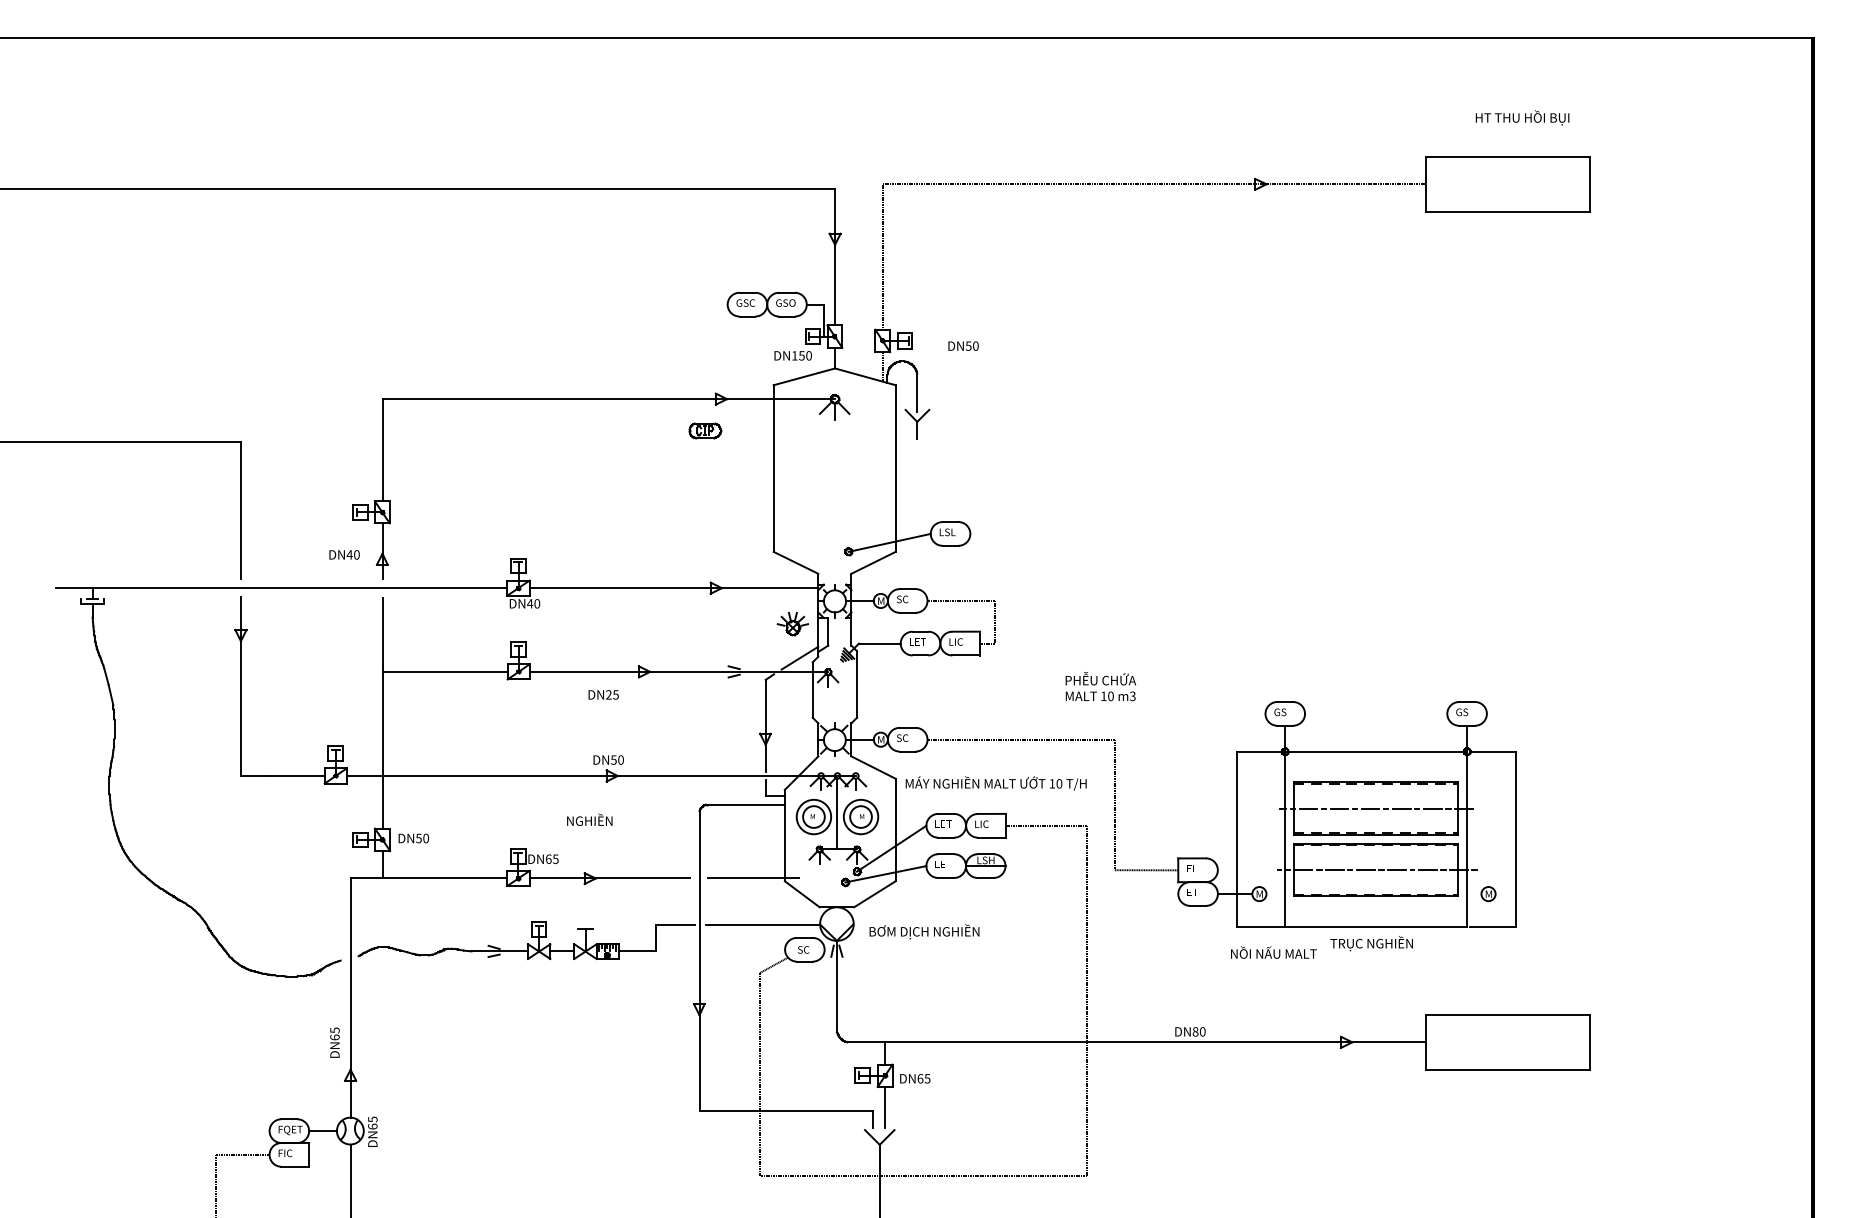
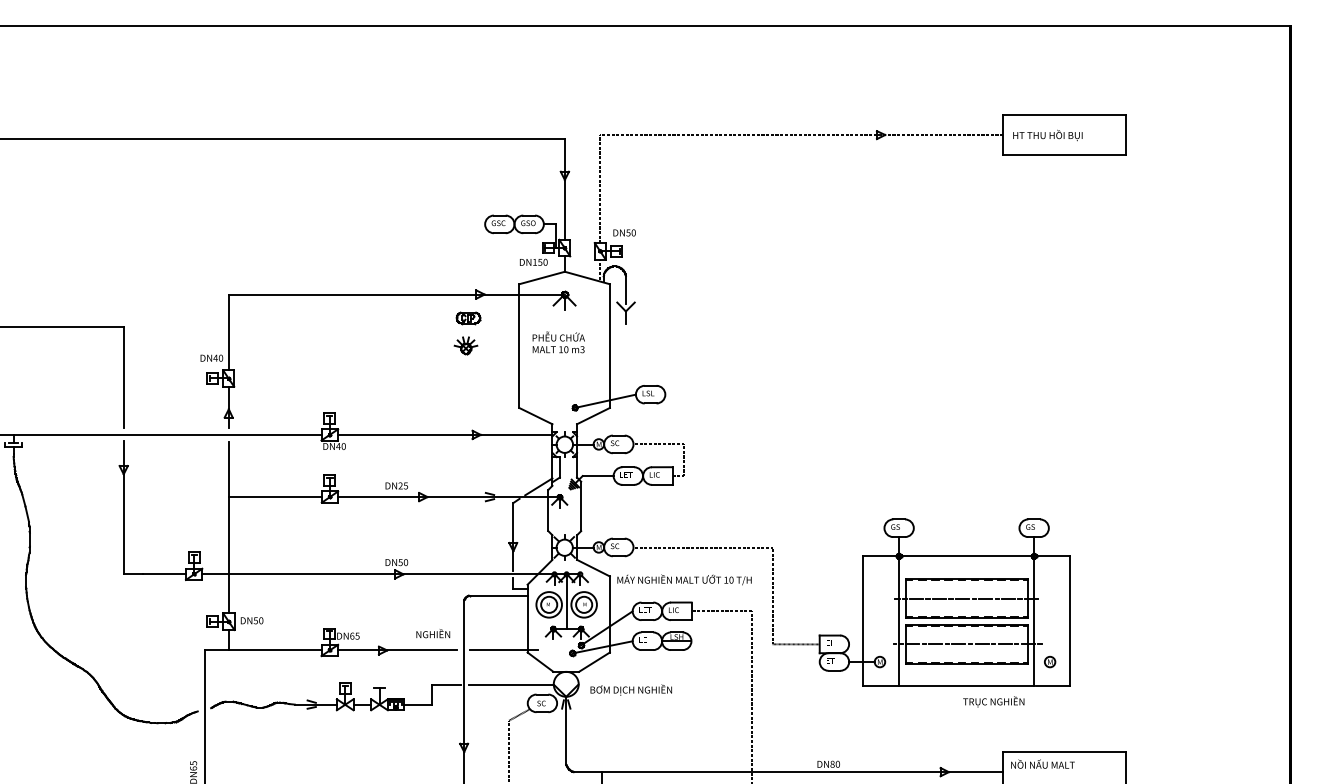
text: (1522, 117) -> (1047, 135), moved
text: (963, 345) -> (624, 232), moved
text: (344, 554) -> (211, 357), moved
part: (792, 624) -> (465, 346), moved
text: (1100, 686) -> (558, 342), moved
text: (603, 694) -> (396, 485), moved
text: (589, 819) -> (433, 633), moved
text: (1371, 943) -> (993, 701), moved
text: (1273, 952) -> (1042, 764), moved

